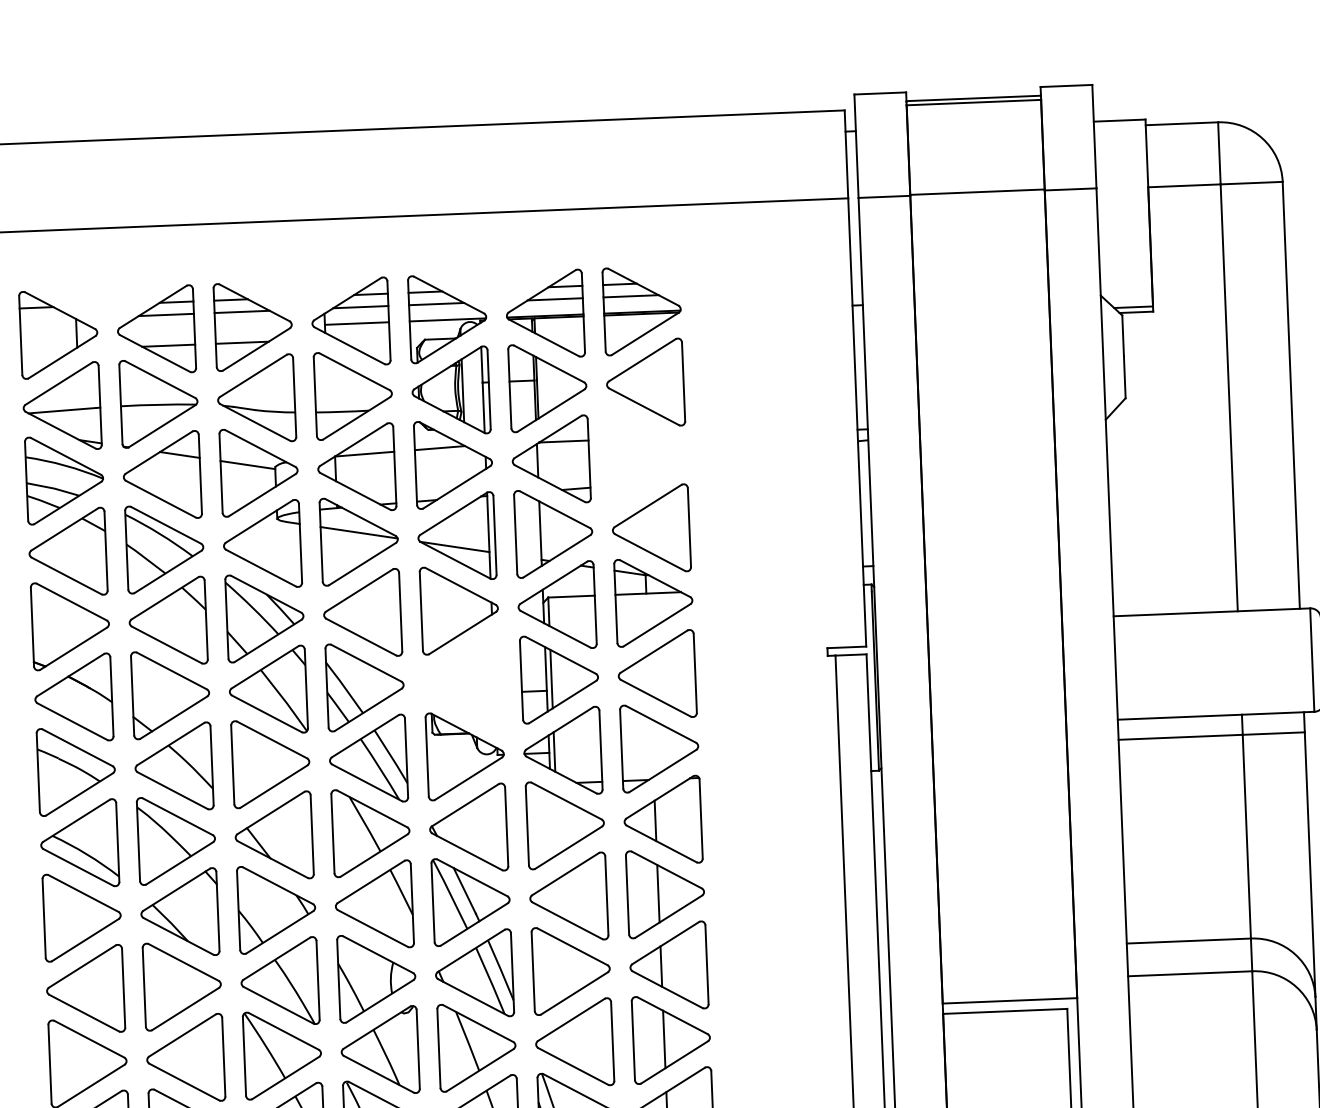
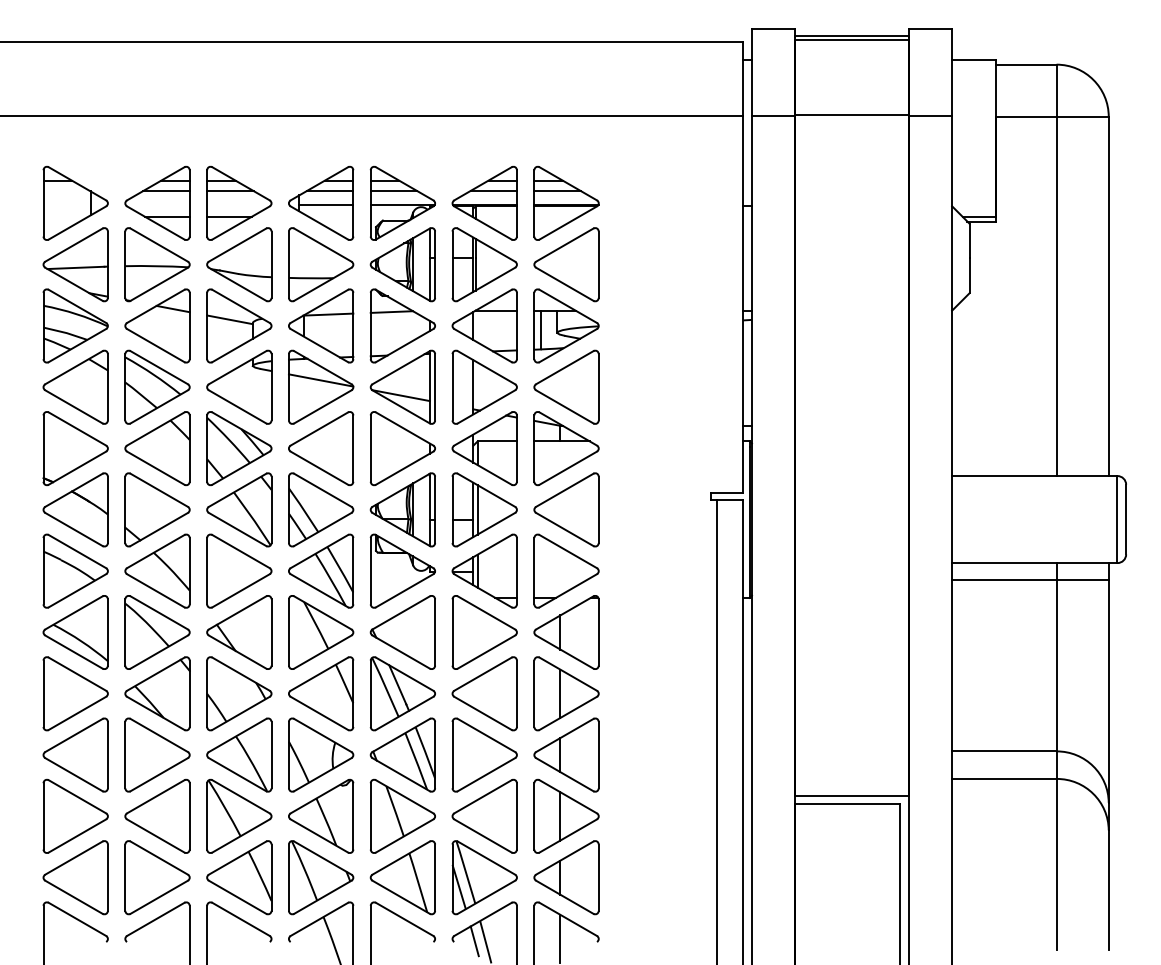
part: (648, 455) -> (566, 325), added
part: (462, 682) -> (402, 509), added

